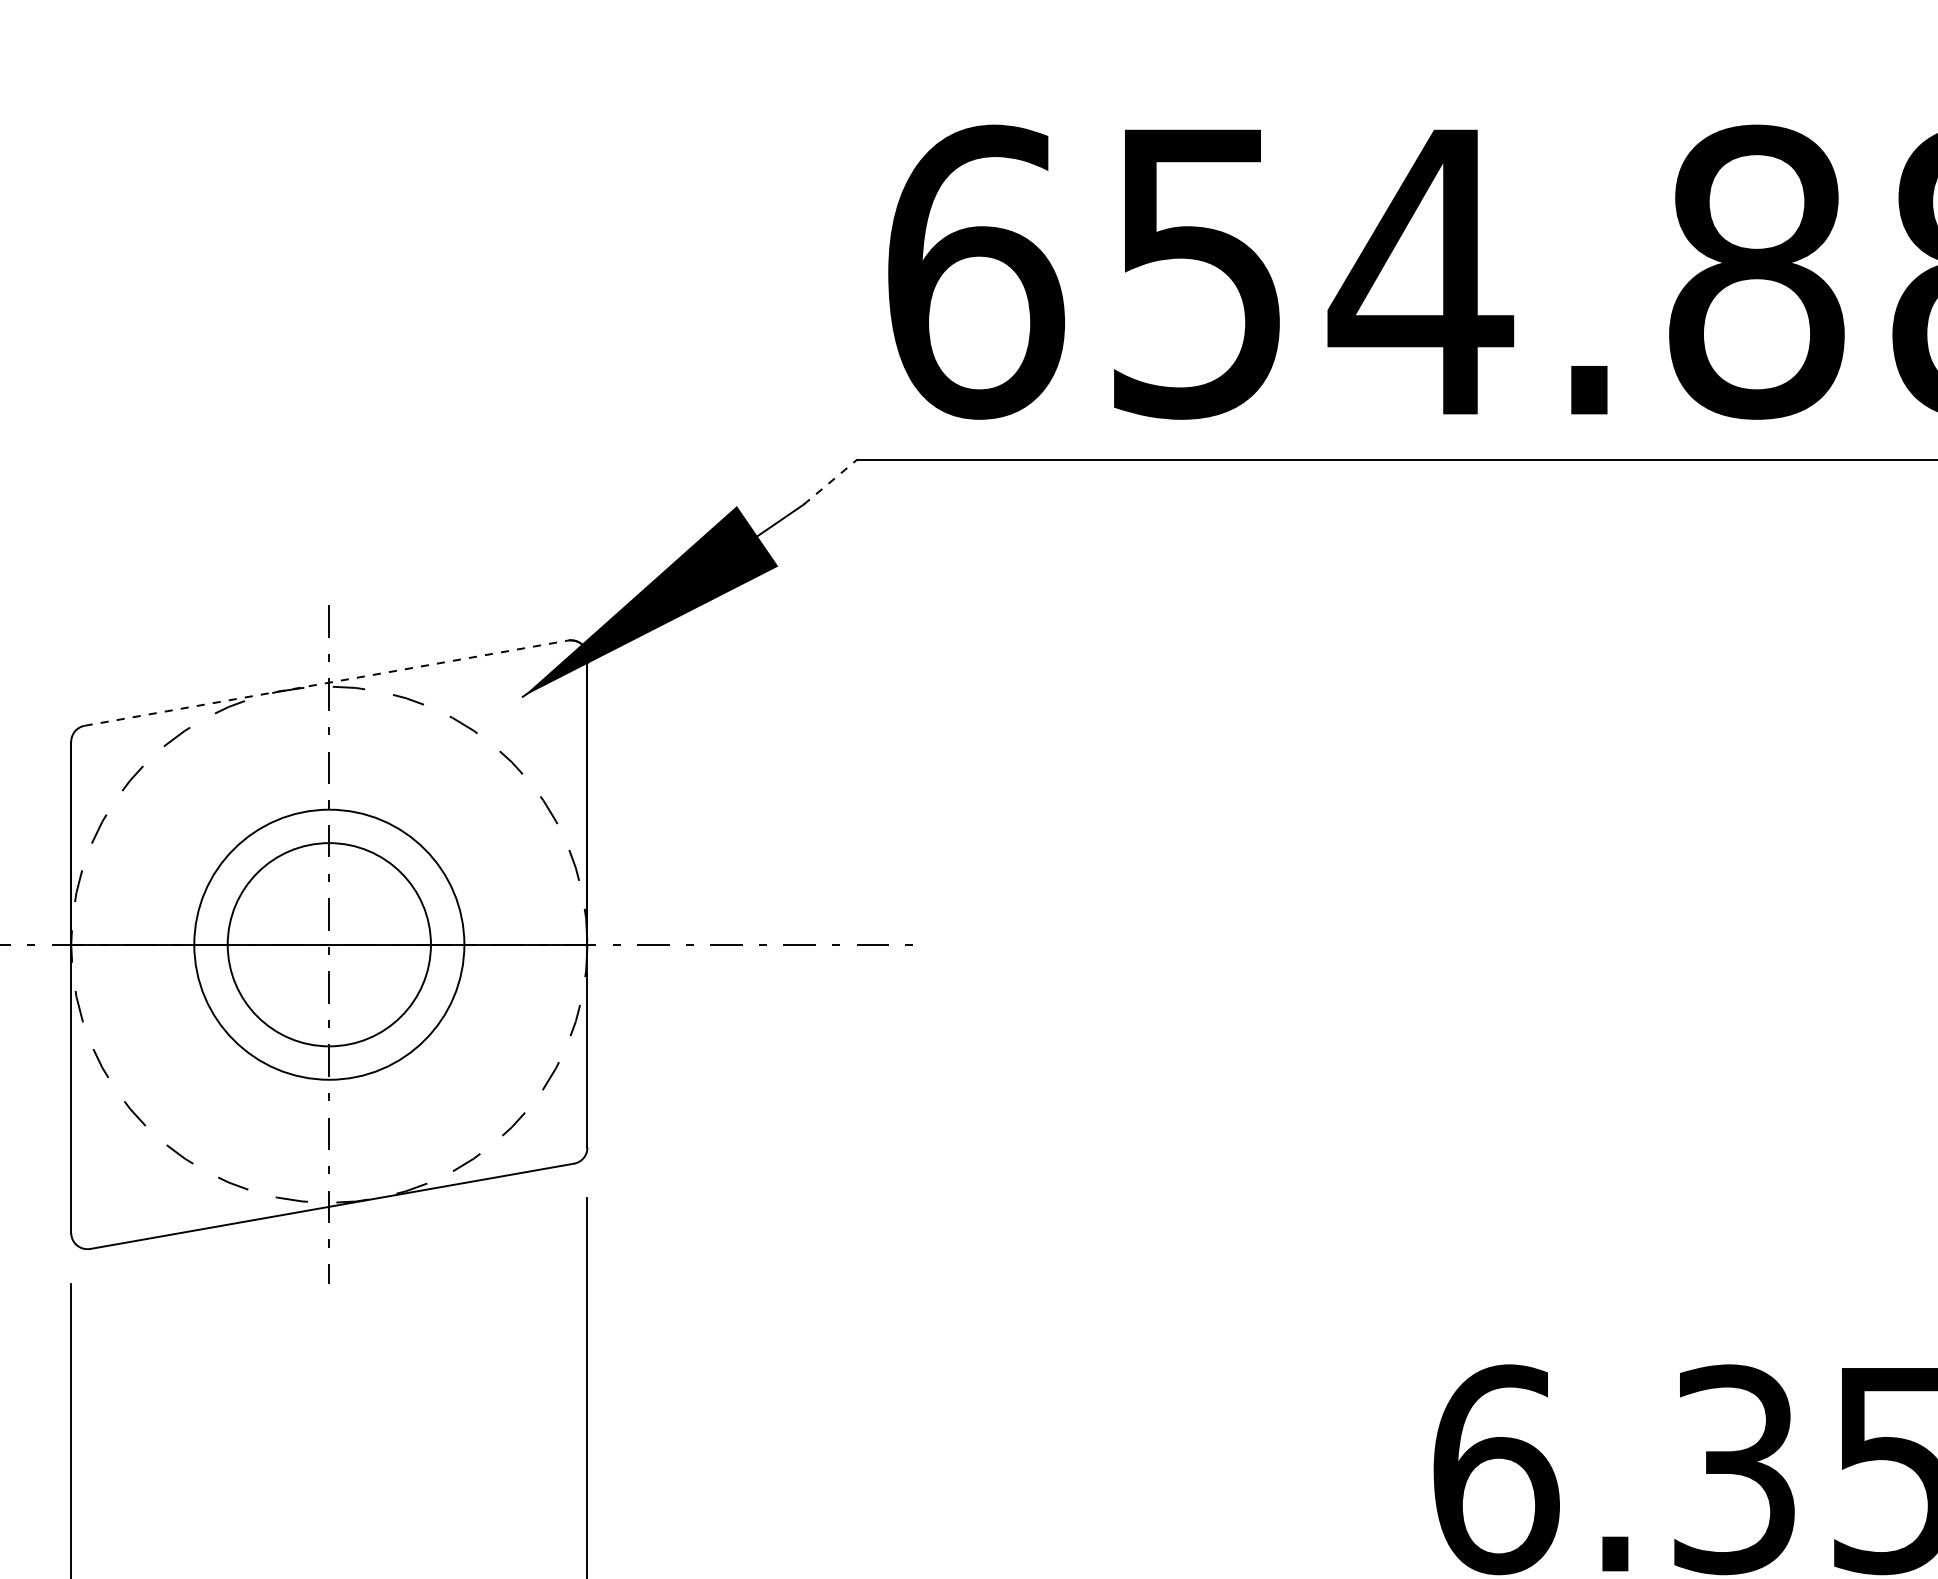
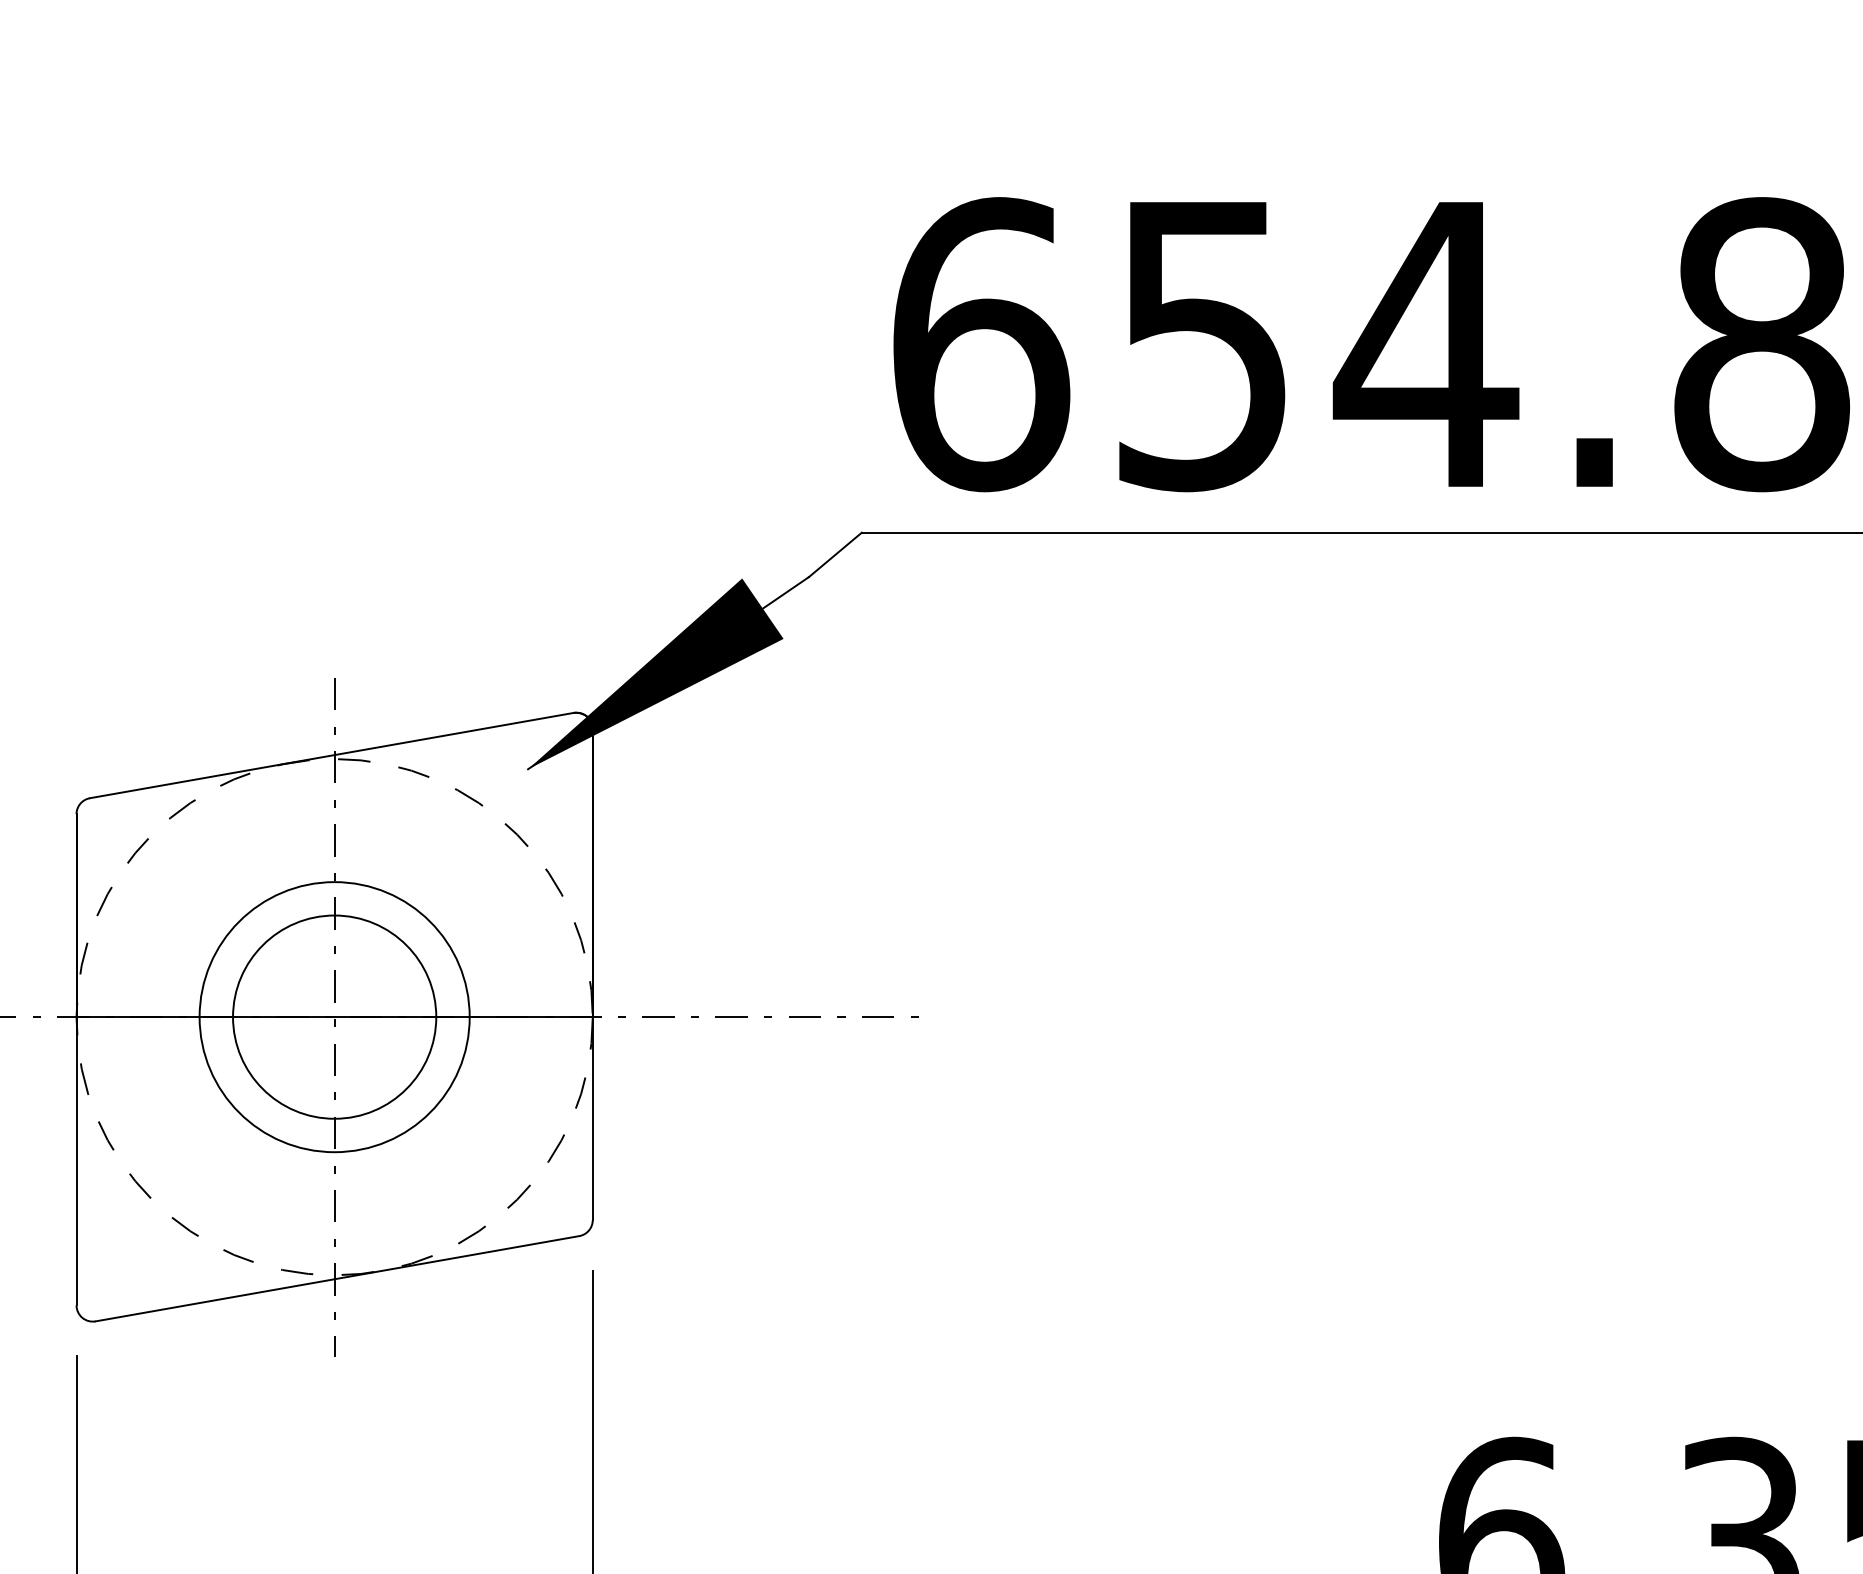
line: (830, 482) -> (835, 554), dashed -> solid
line: (326, 683) -> (331, 755), dashed -> solid

